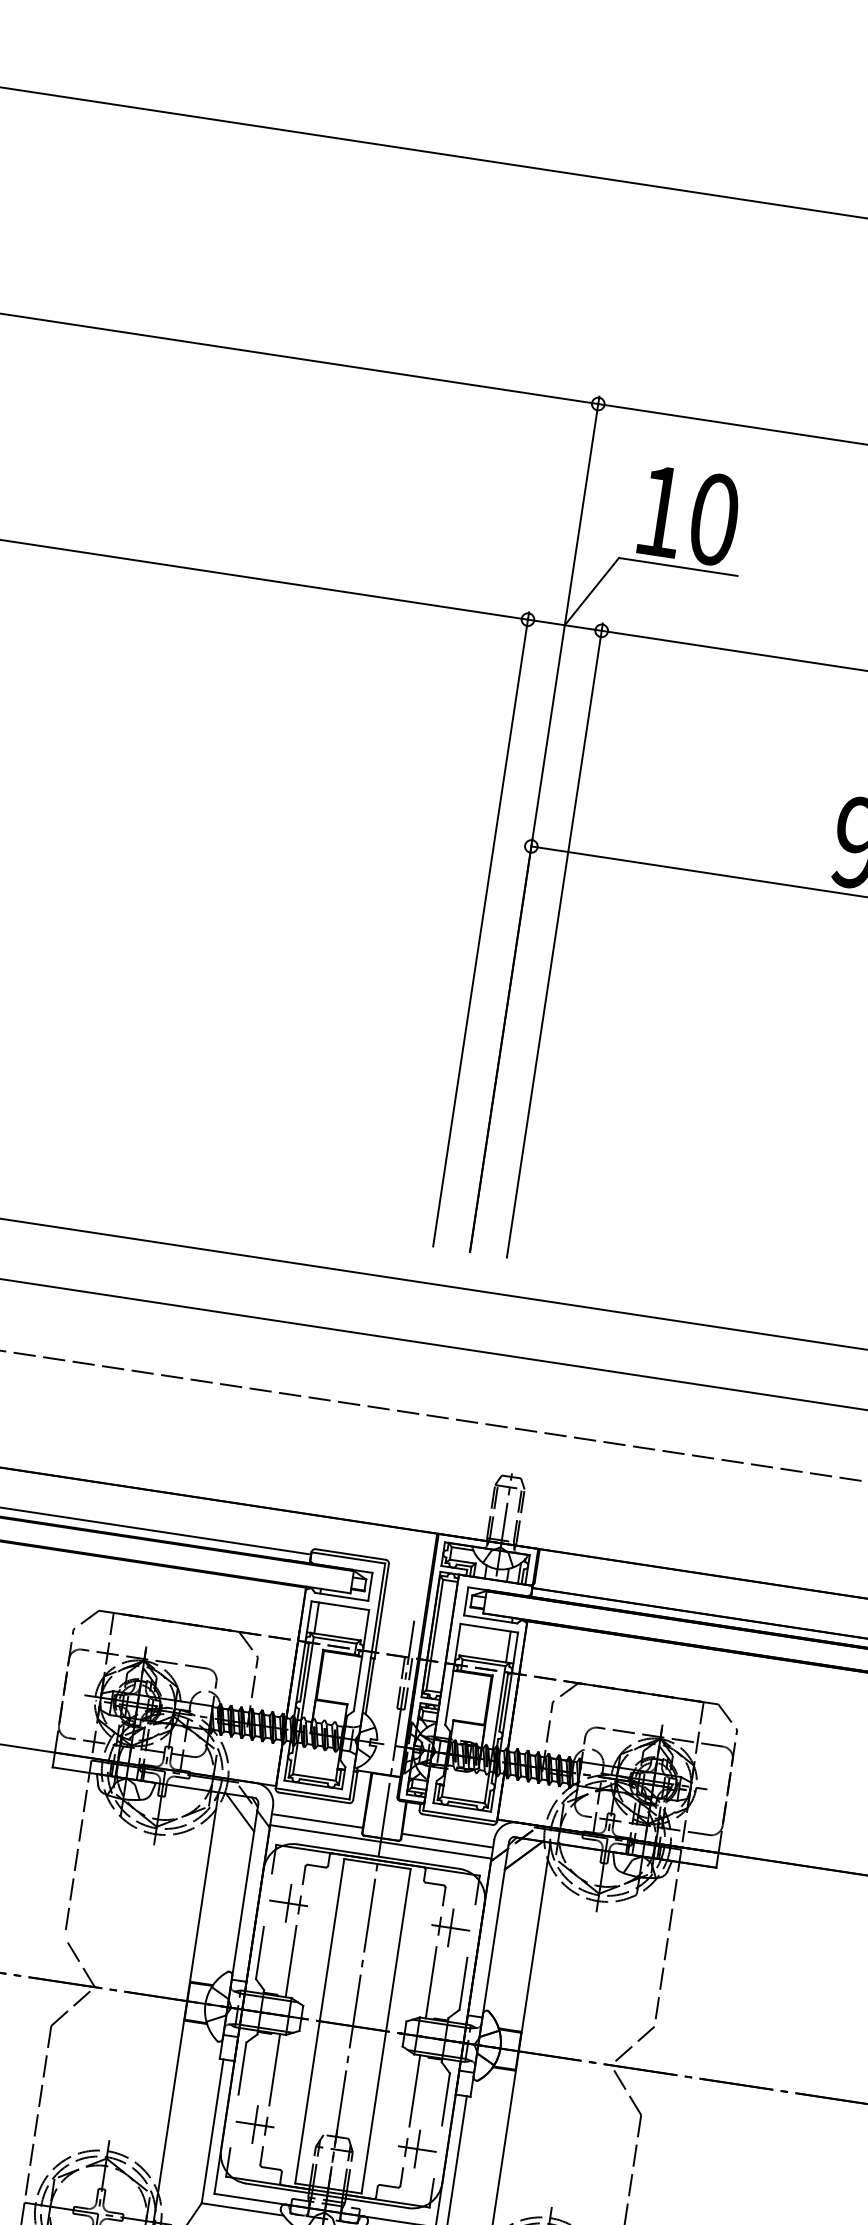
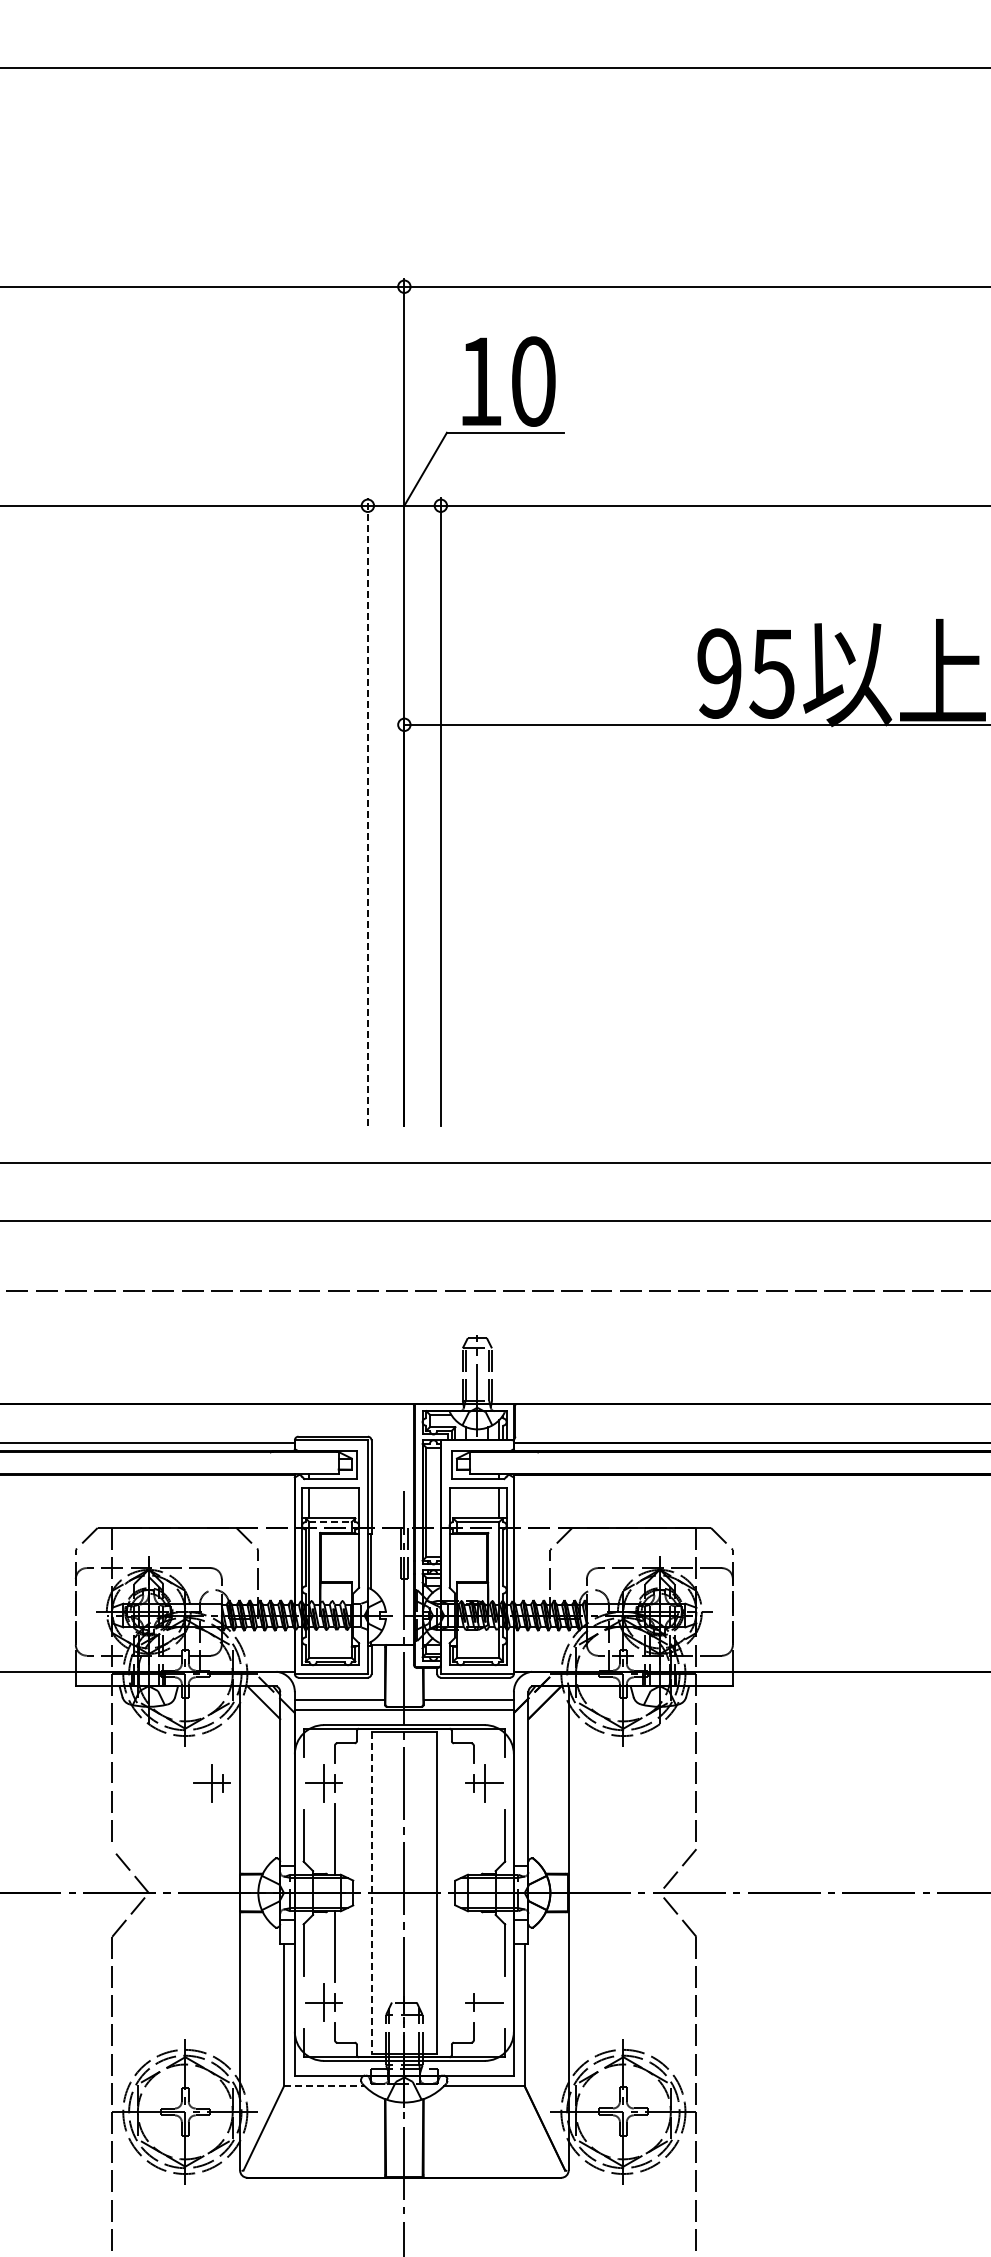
line: (480, 929) -> (367, 812), solid -> dashed
line: (335, 1640) -> (331, 1522), solid -> dashed
part: (174, 1886) -> (211, 1783), added
line: (430, 1982) -> (473, 1839), removed
line: (319, 2021) -> (371, 1893), solid -> dashed
line: (414, 2090) -> (473, 1946), removed
line: (417, 2149) -> (484, 2002), removed
line: (242, 2209) -> (324, 2086), solid -> dashed

